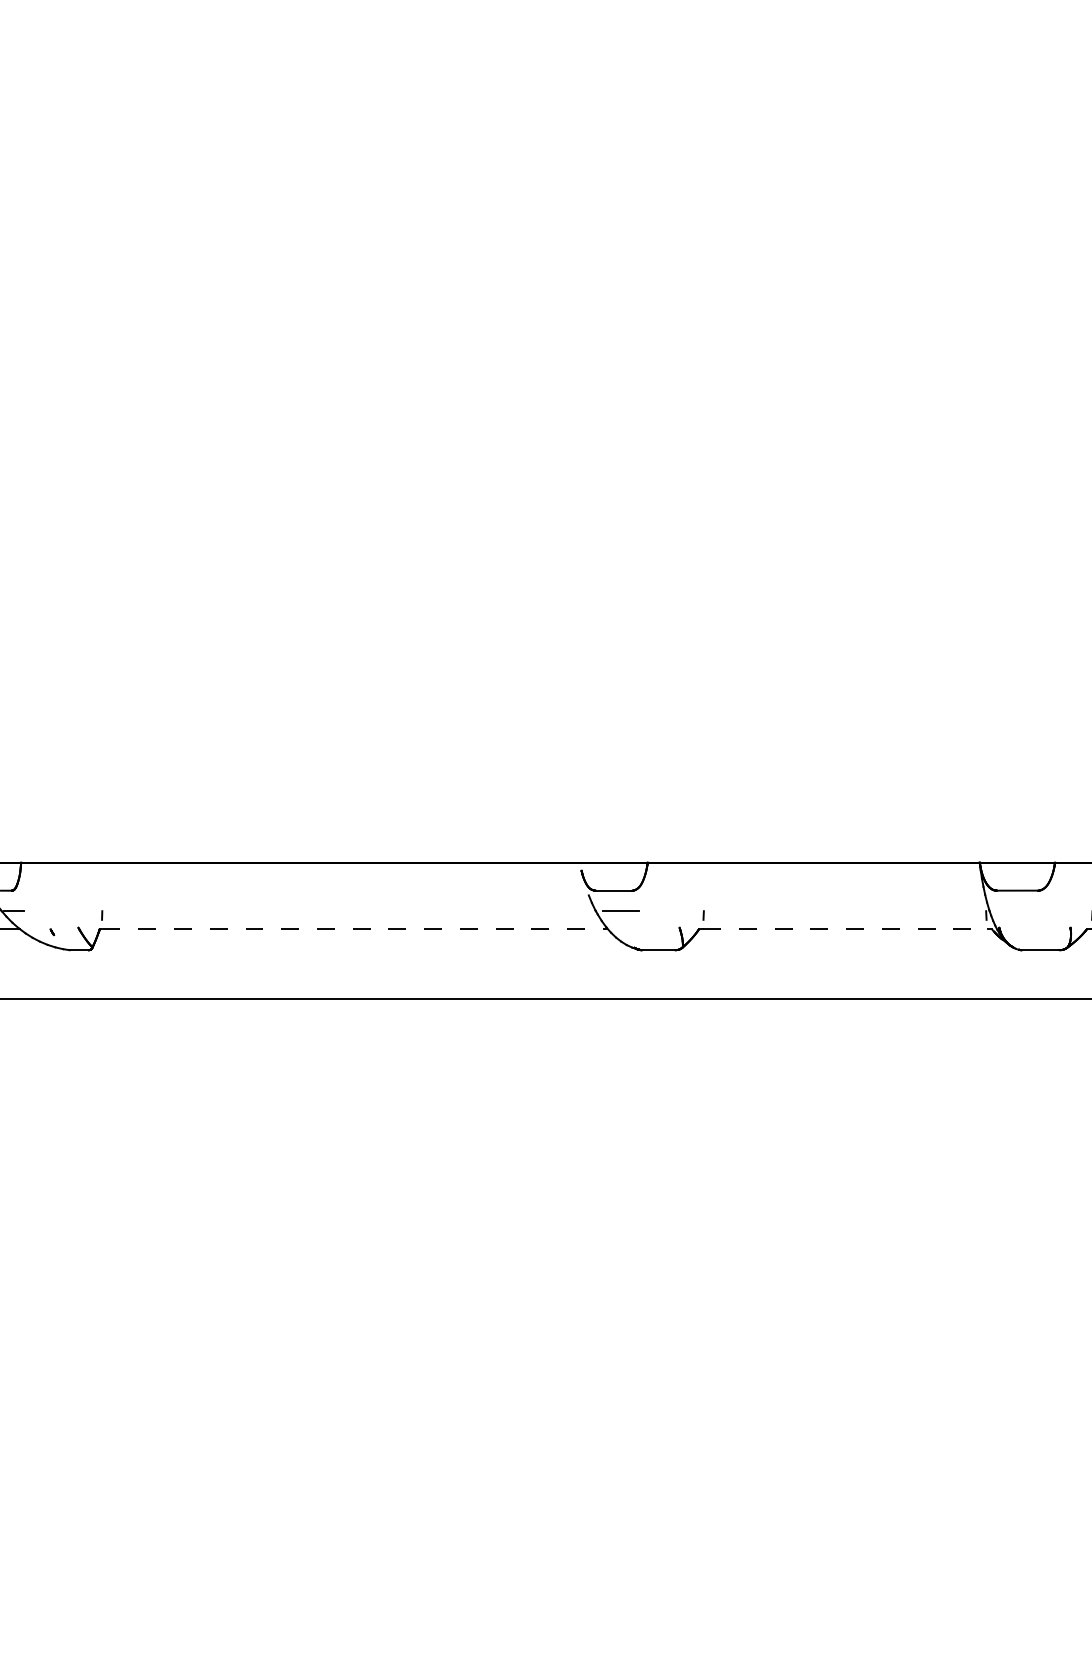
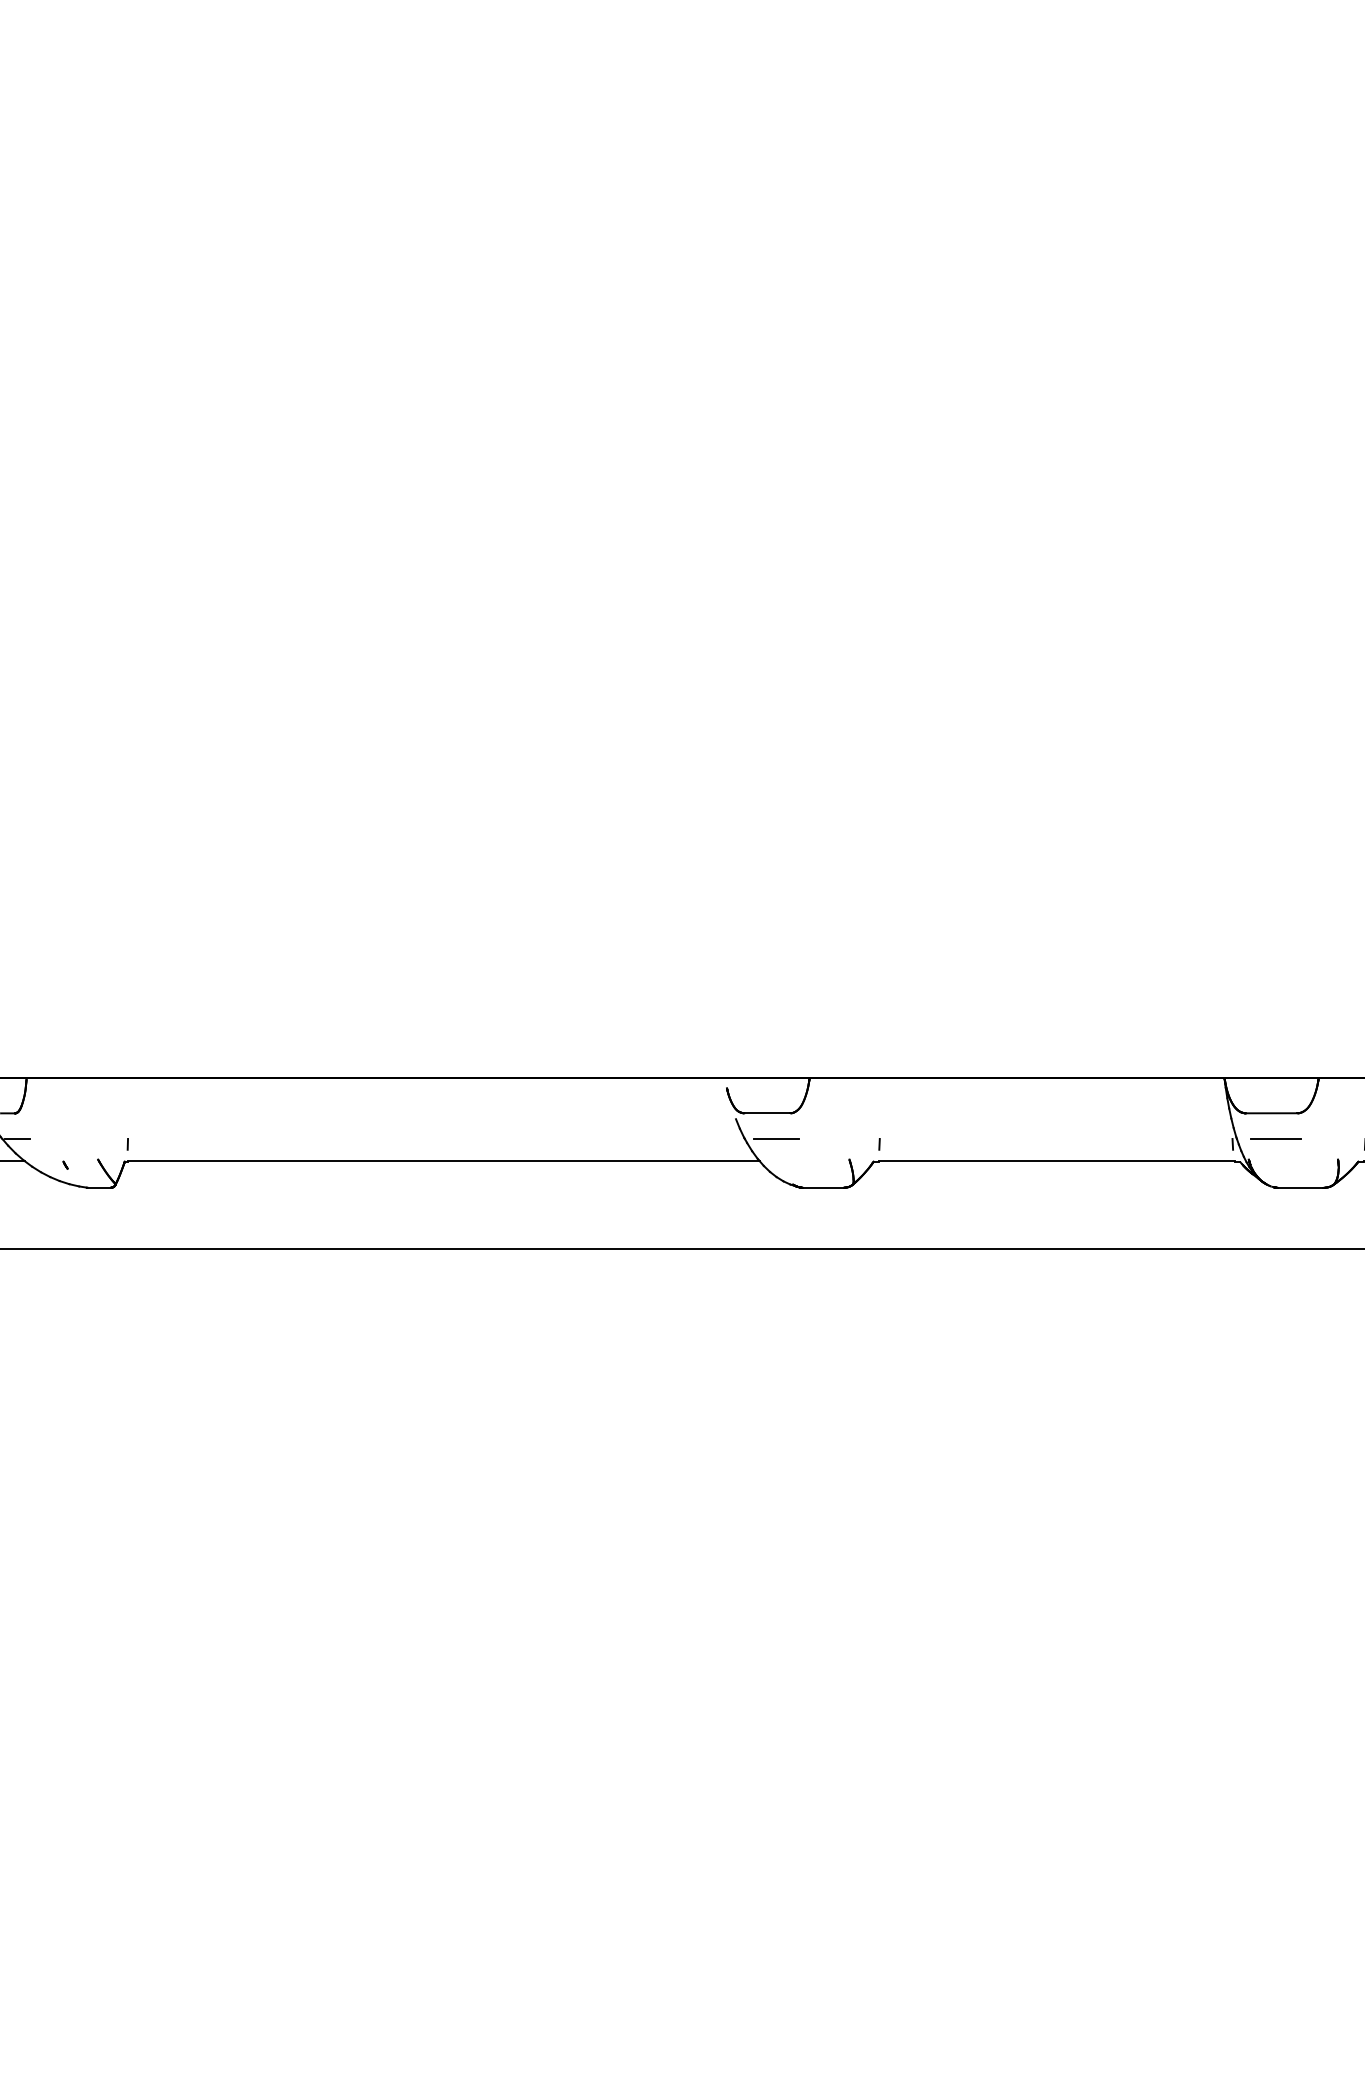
line: (1020, 910) -> (1275, 1138), added
line: (355, 929) -> (444, 1161), dashed -> solid
line: (845, 929) -> (1056, 1161), dashed -> solid

